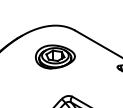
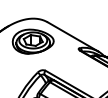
part: (54, 56) -> (32, 41), size x1.43

